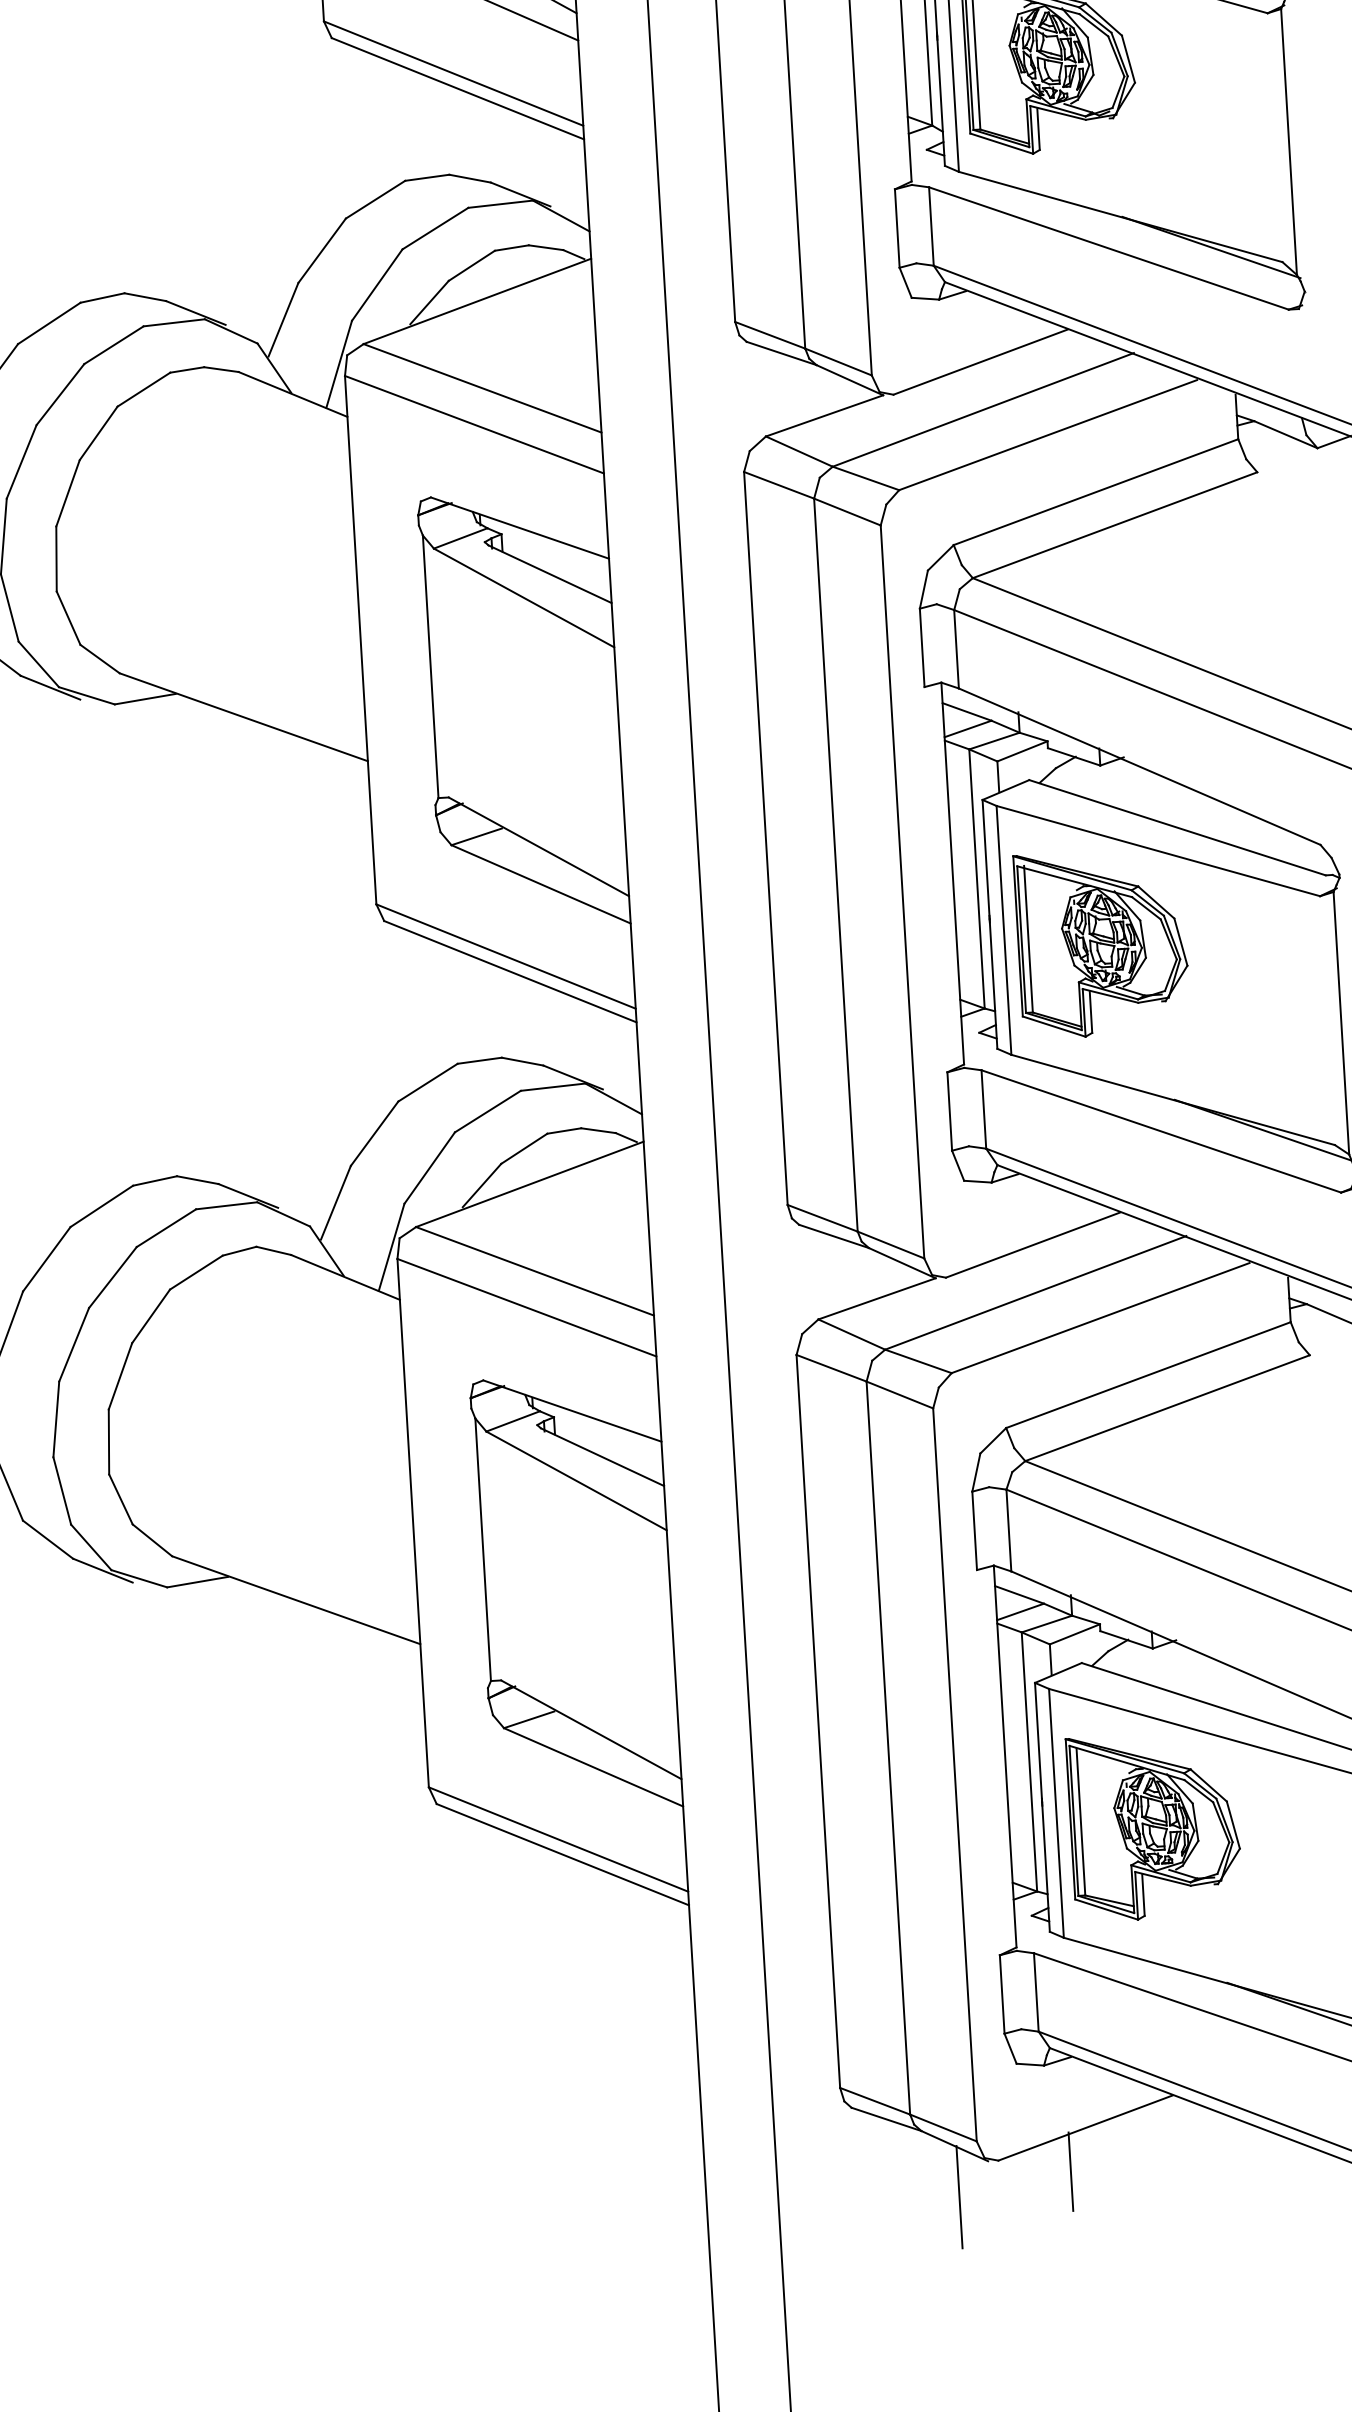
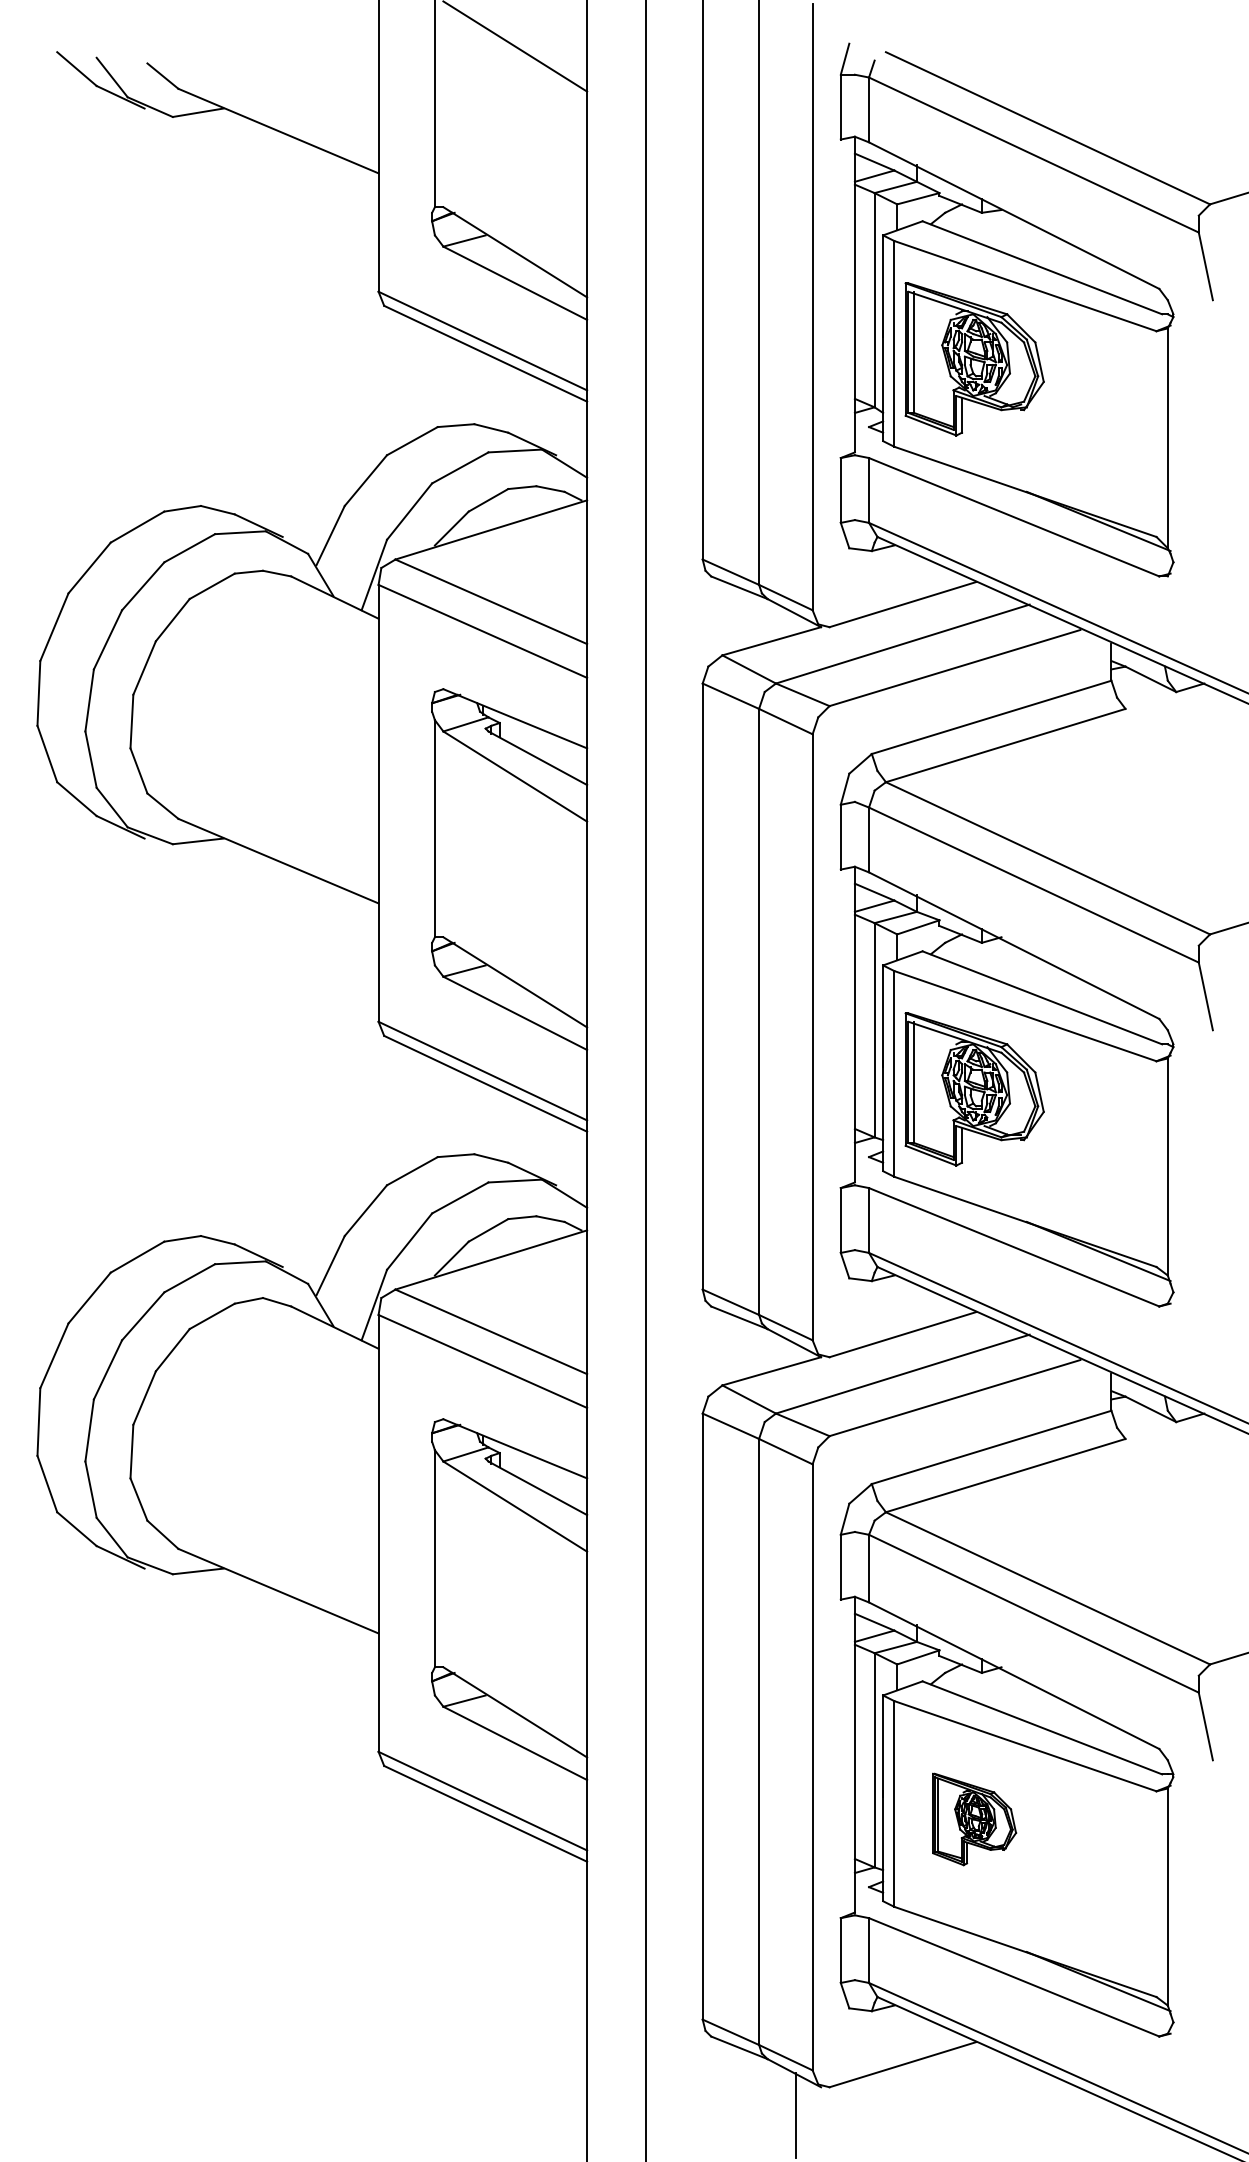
part: (1154, 1826) -> (974, 1819), size x0.6
line: (1070, 2171) -> (888, 2099), removed

